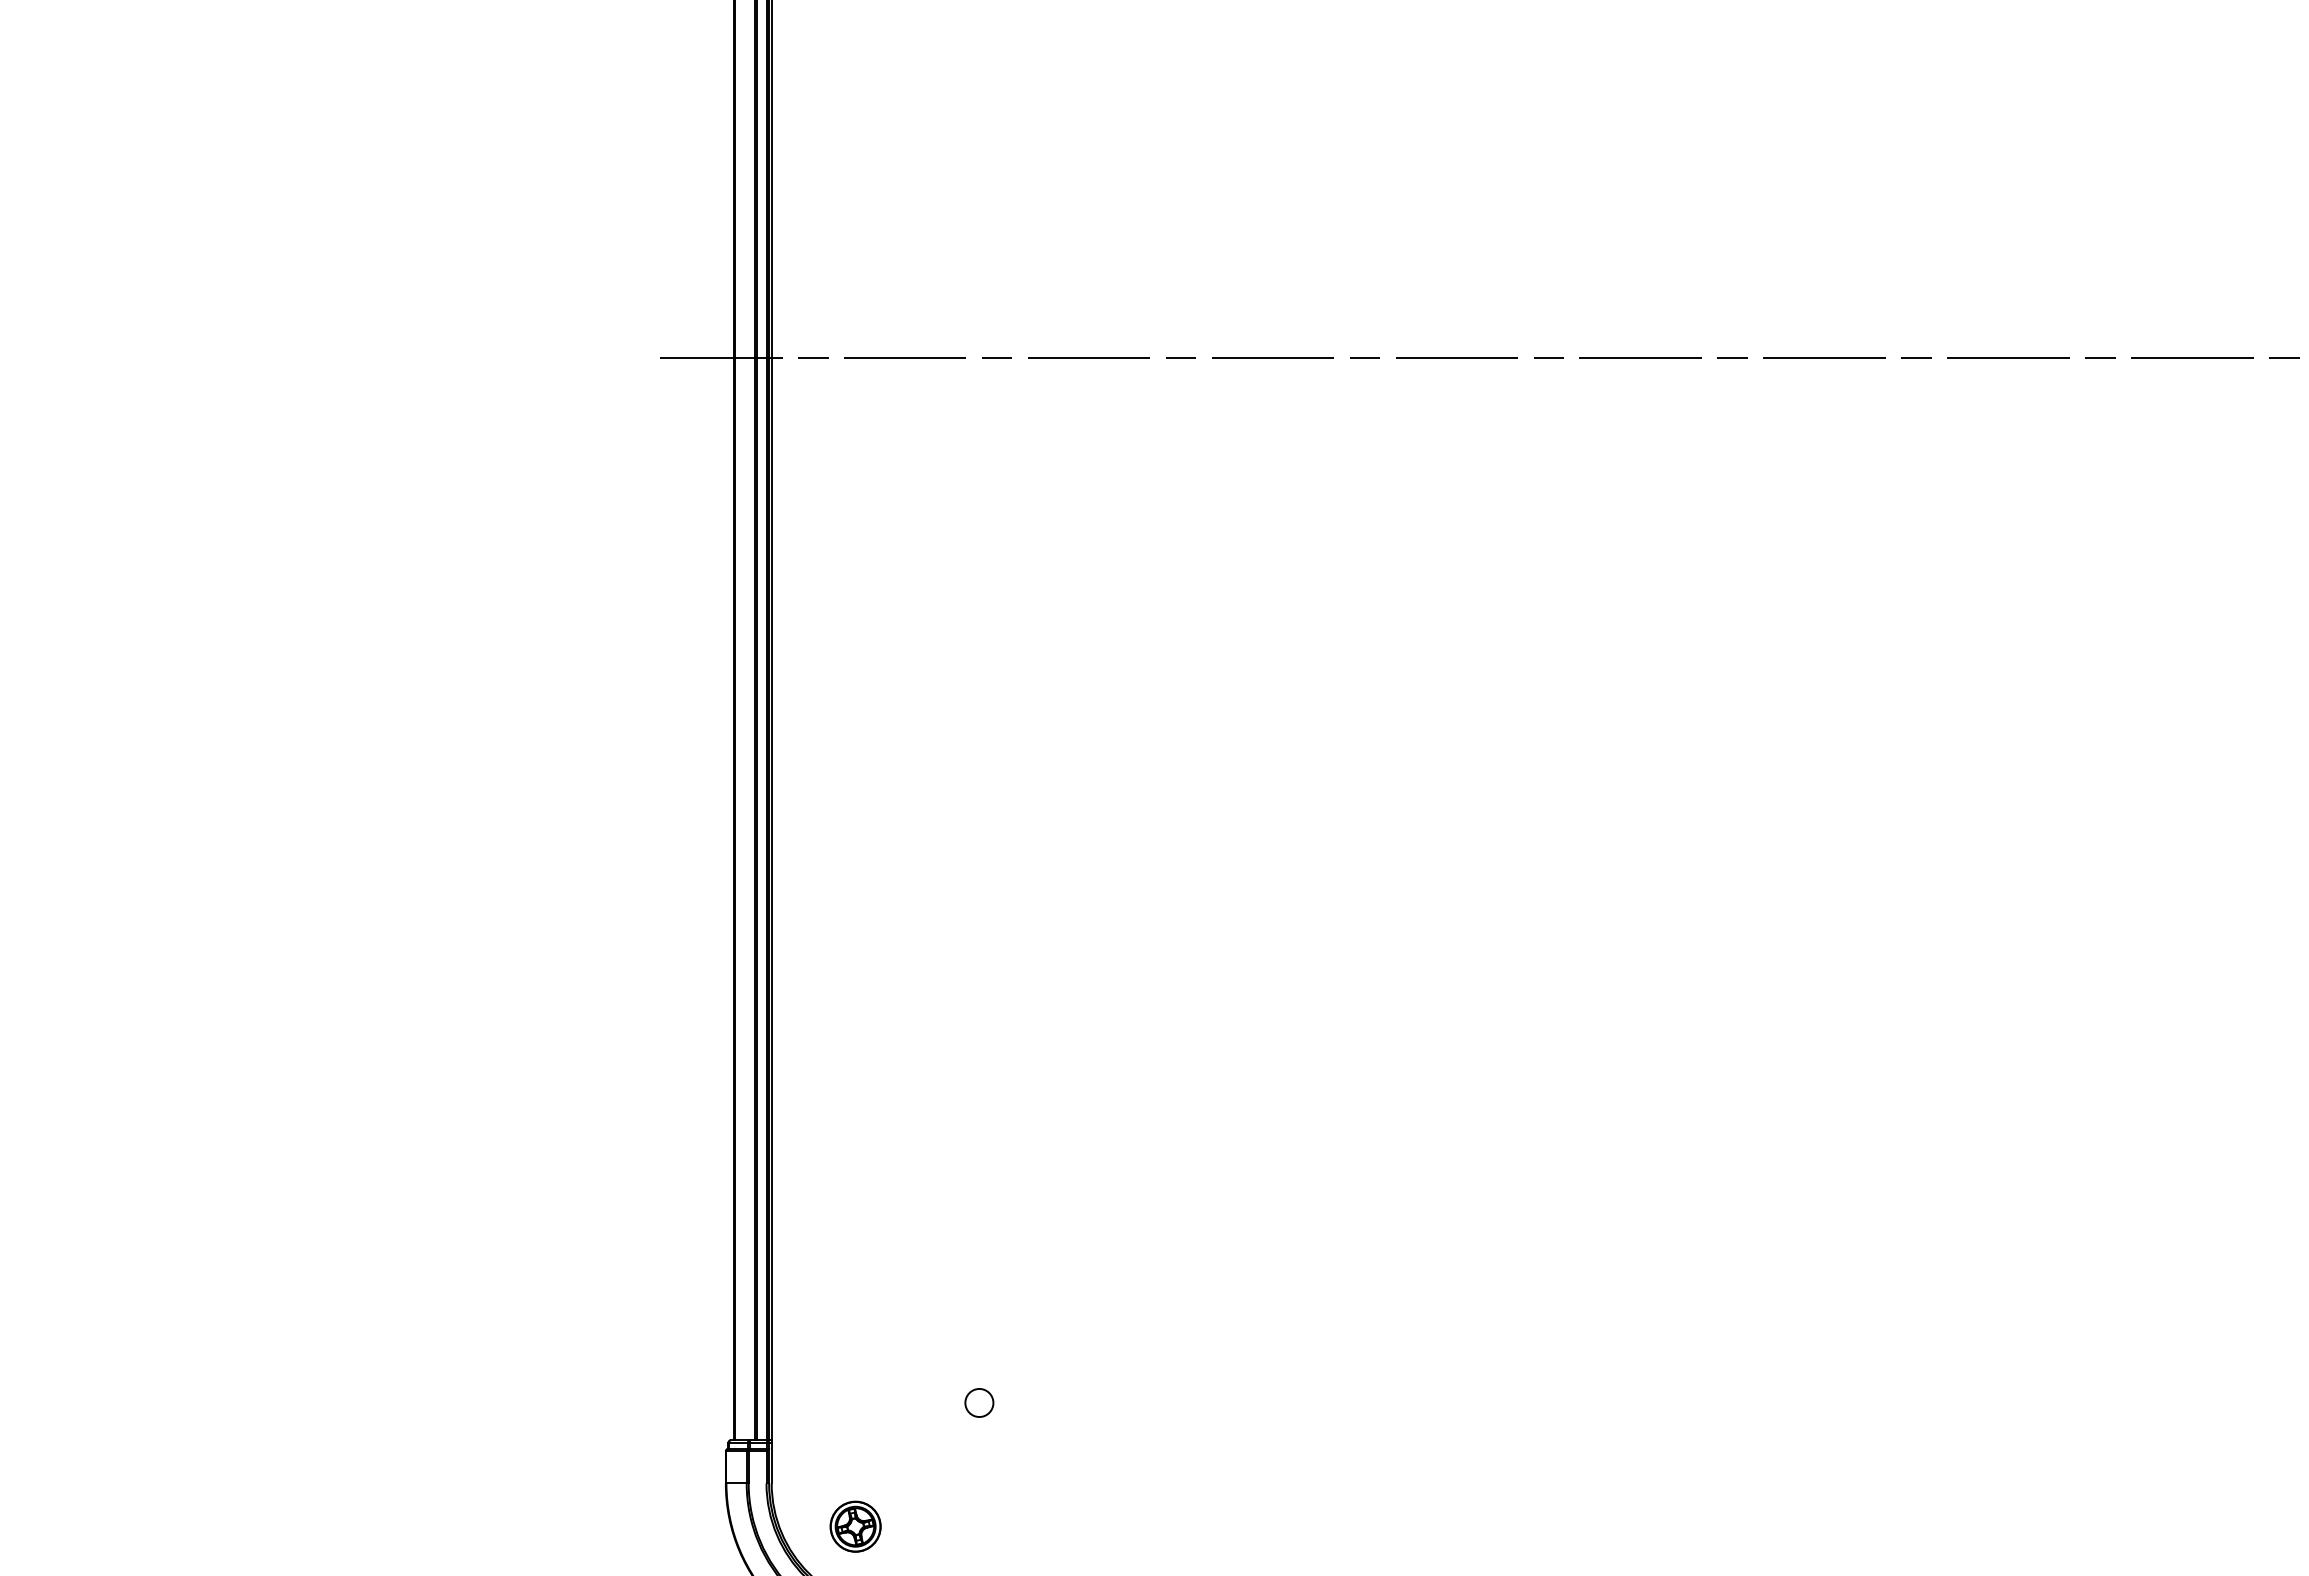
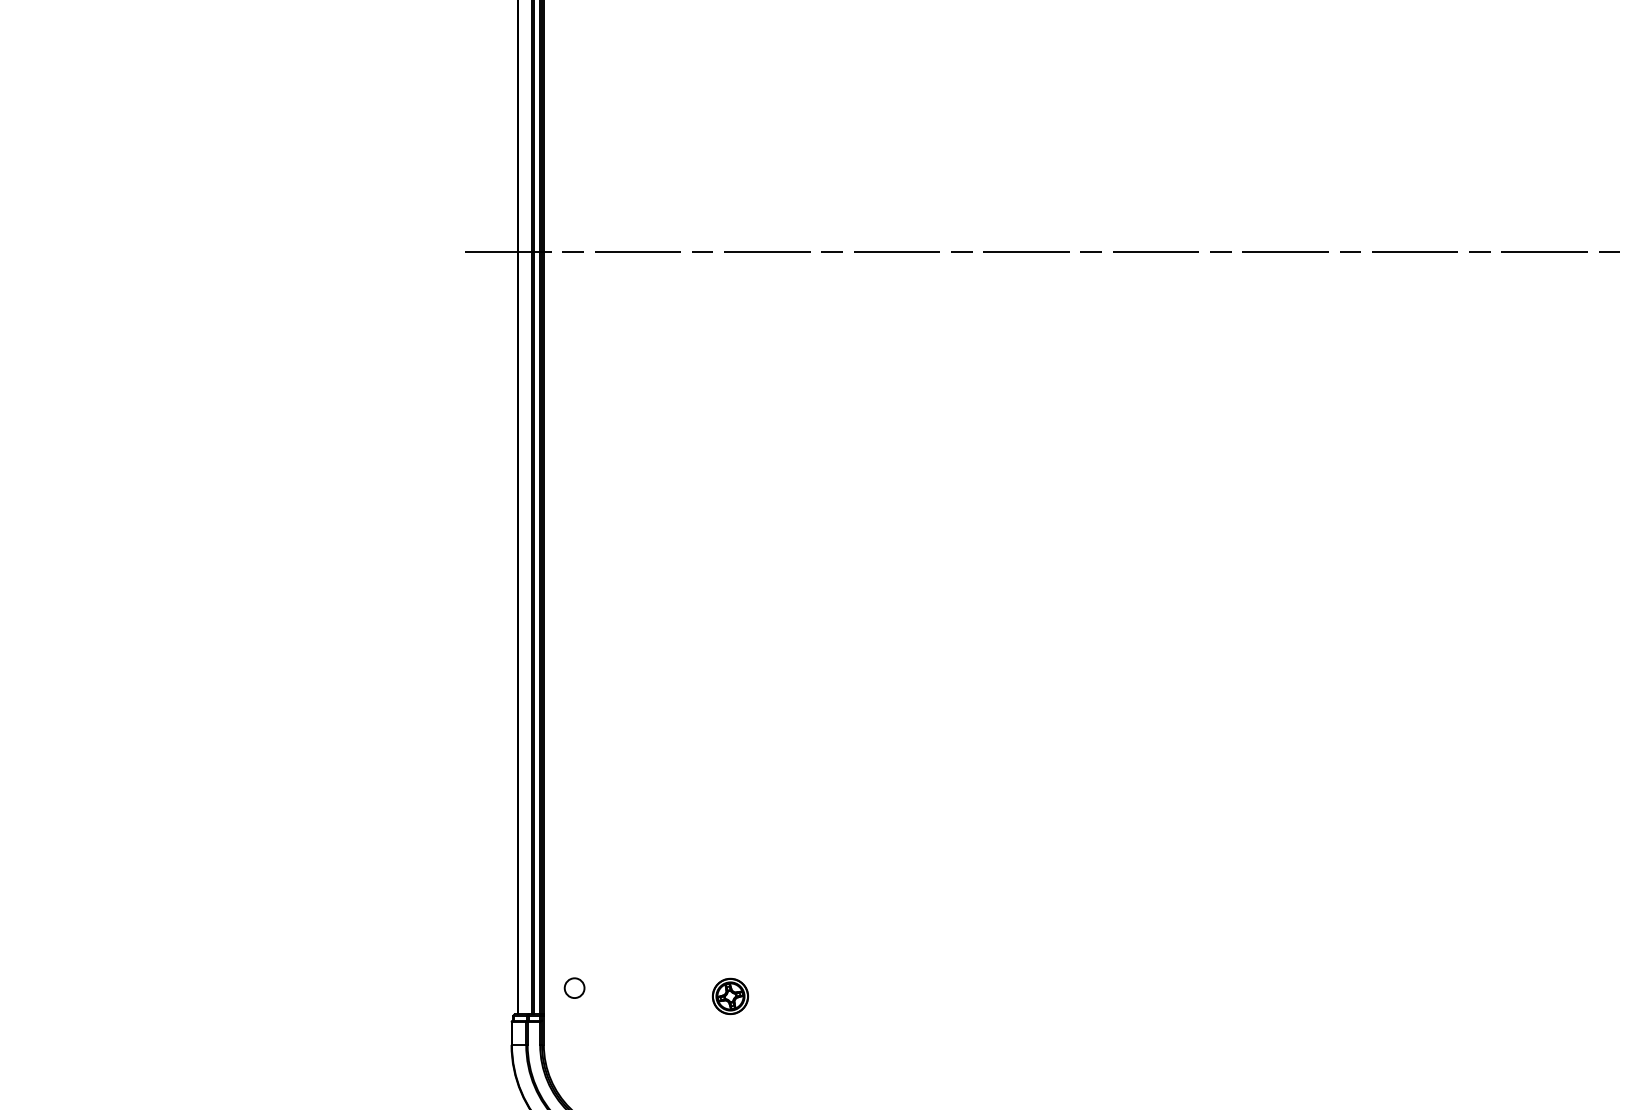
circle: (979, 1402) -> (574, 987), moved
part: (855, 1526) -> (730, 996), moved

